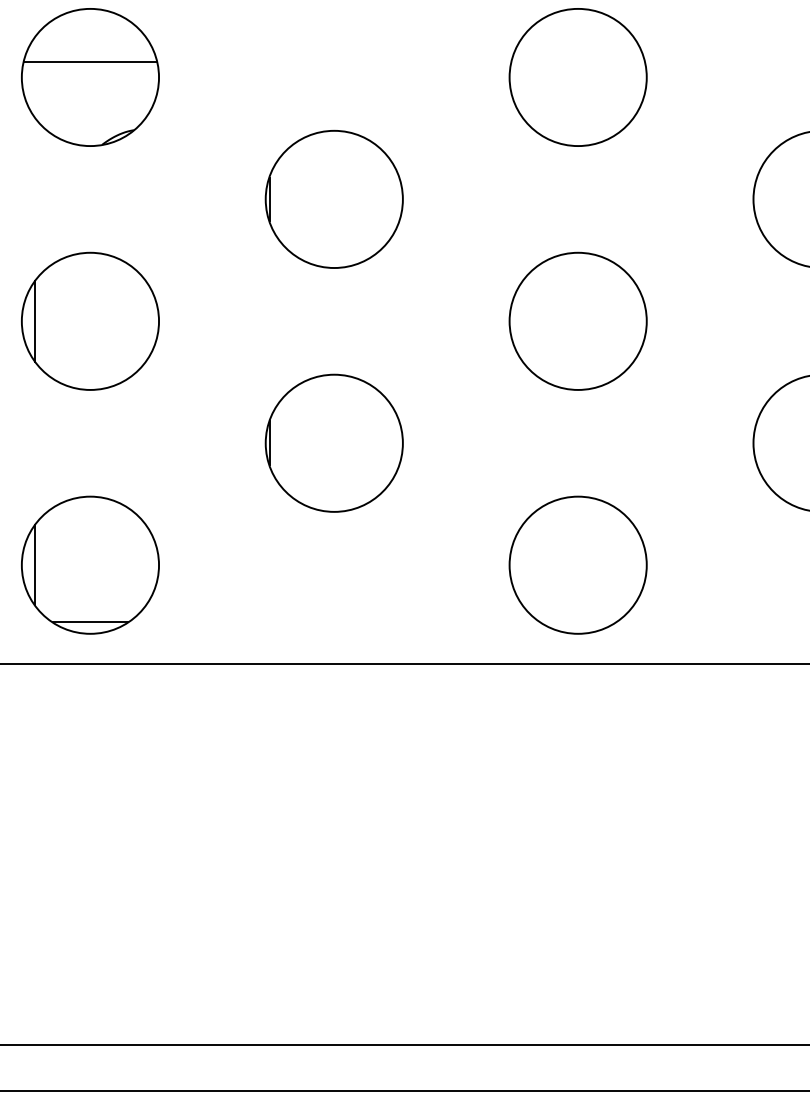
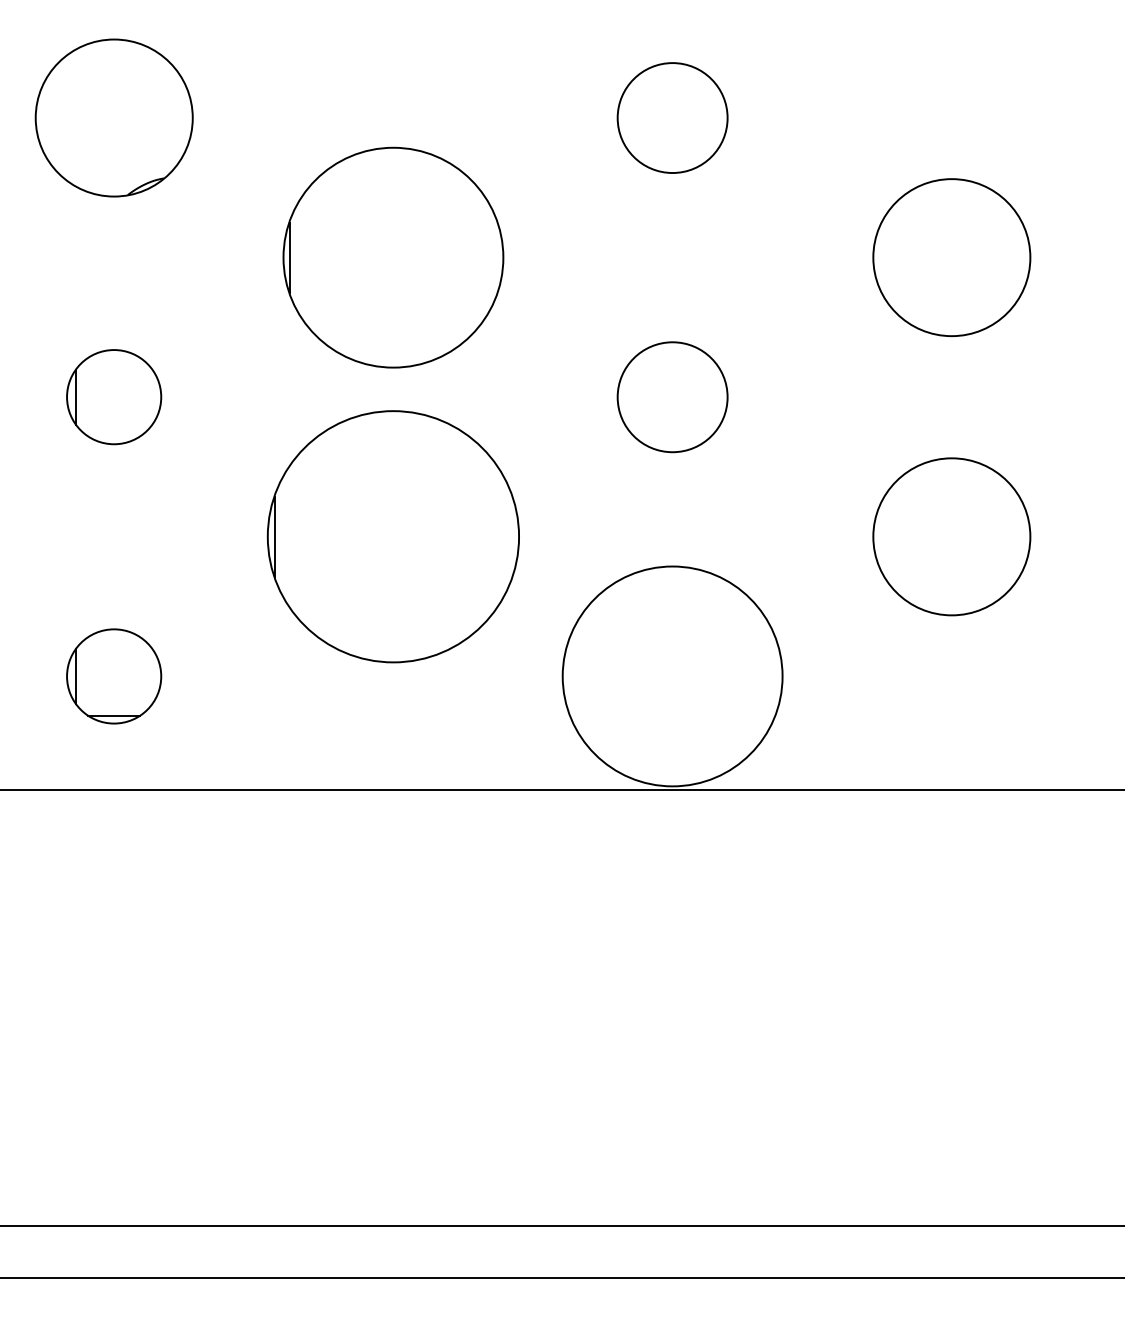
line: (89, 62) -> (113, 100), removed
circle: (578, 77) -> (672, 117), size x0.7
part: (334, 199) -> (393, 257), size x1.4
part: (89, 320) -> (113, 396), size x0.6
circle: (578, 320) -> (672, 396), size x0.7
part: (334, 443) -> (393, 536), size x1.6
circle: (578, 564) -> (672, 675), size x1.4
part: (89, 565) -> (113, 676), size x0.6

